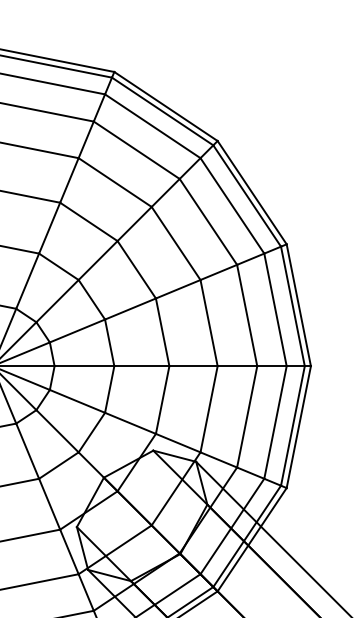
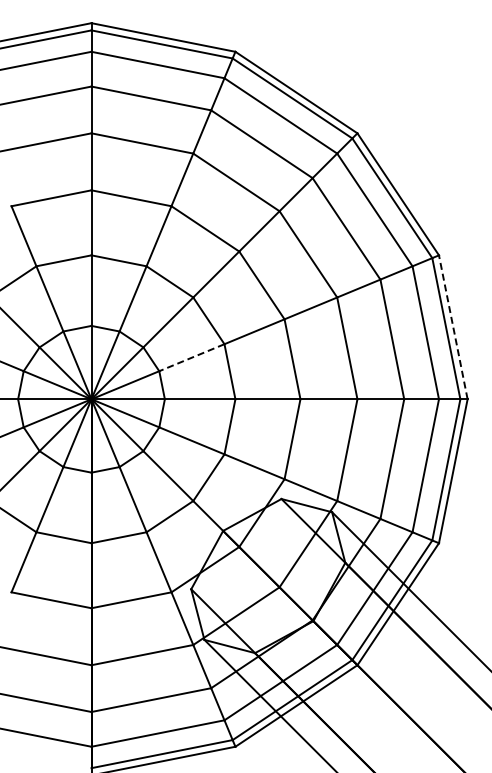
line: (298, 304) -> (453, 326), solid -> dashed
line: (77, 330) -> (191, 357), solid -> dashed

